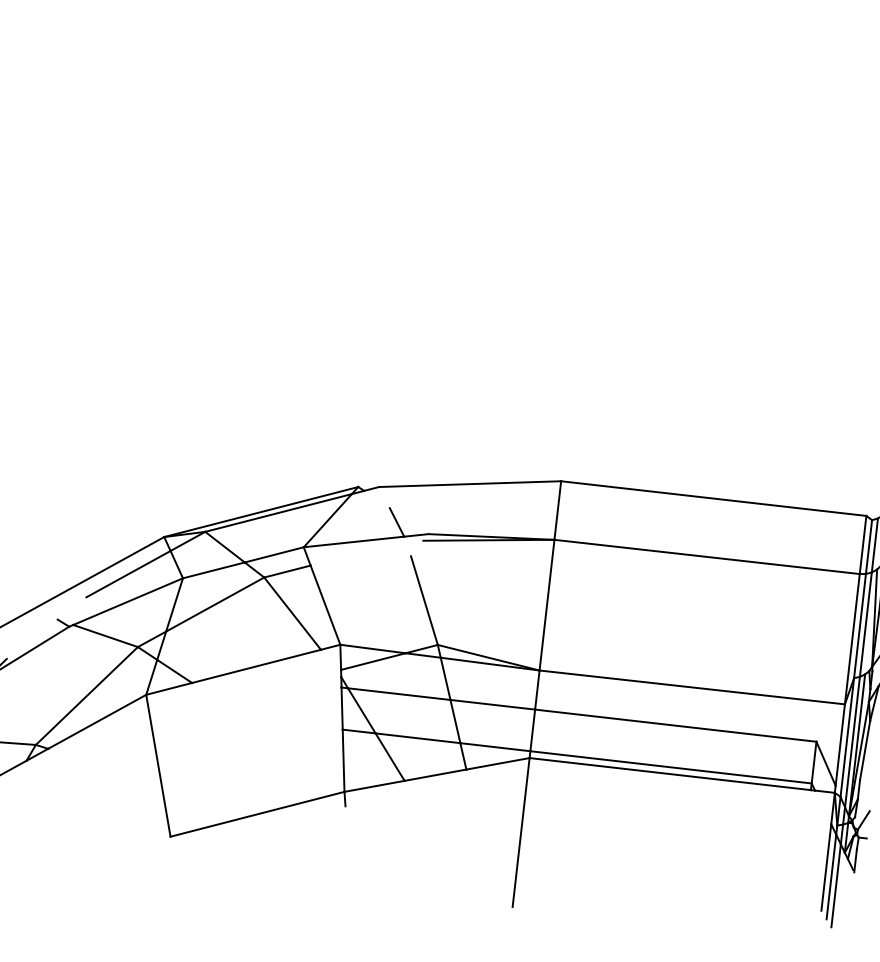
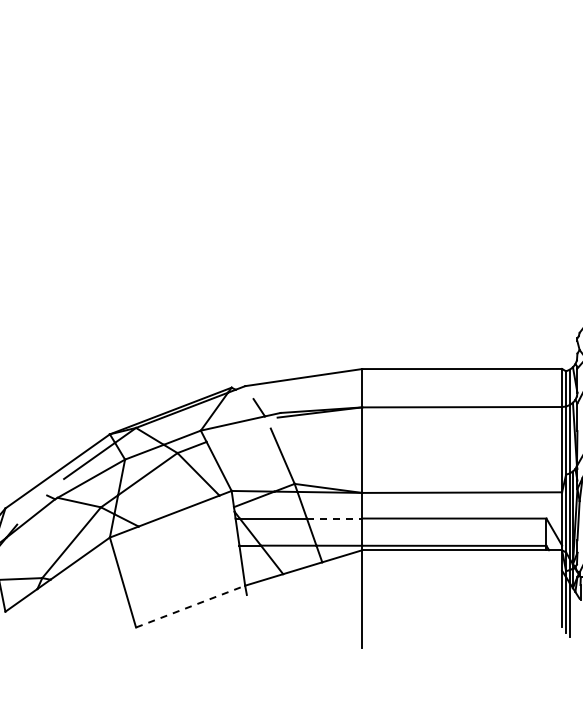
line: (492, 704) -> (334, 518), solid -> dashed
line: (258, 814) -> (191, 606), solid -> dashed

